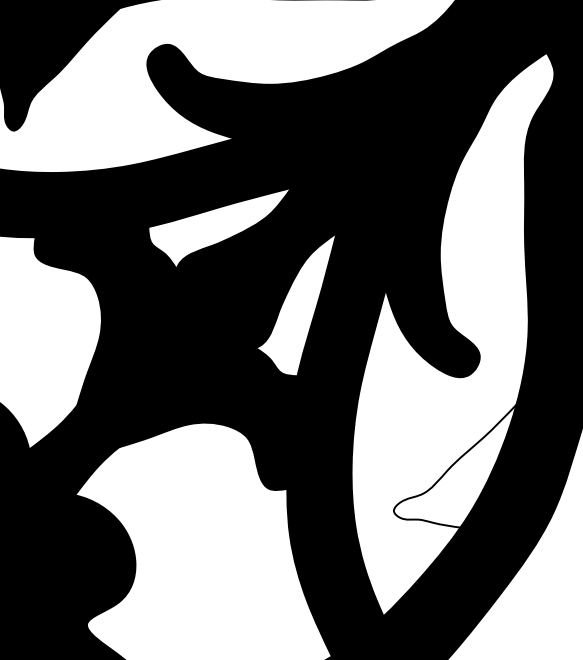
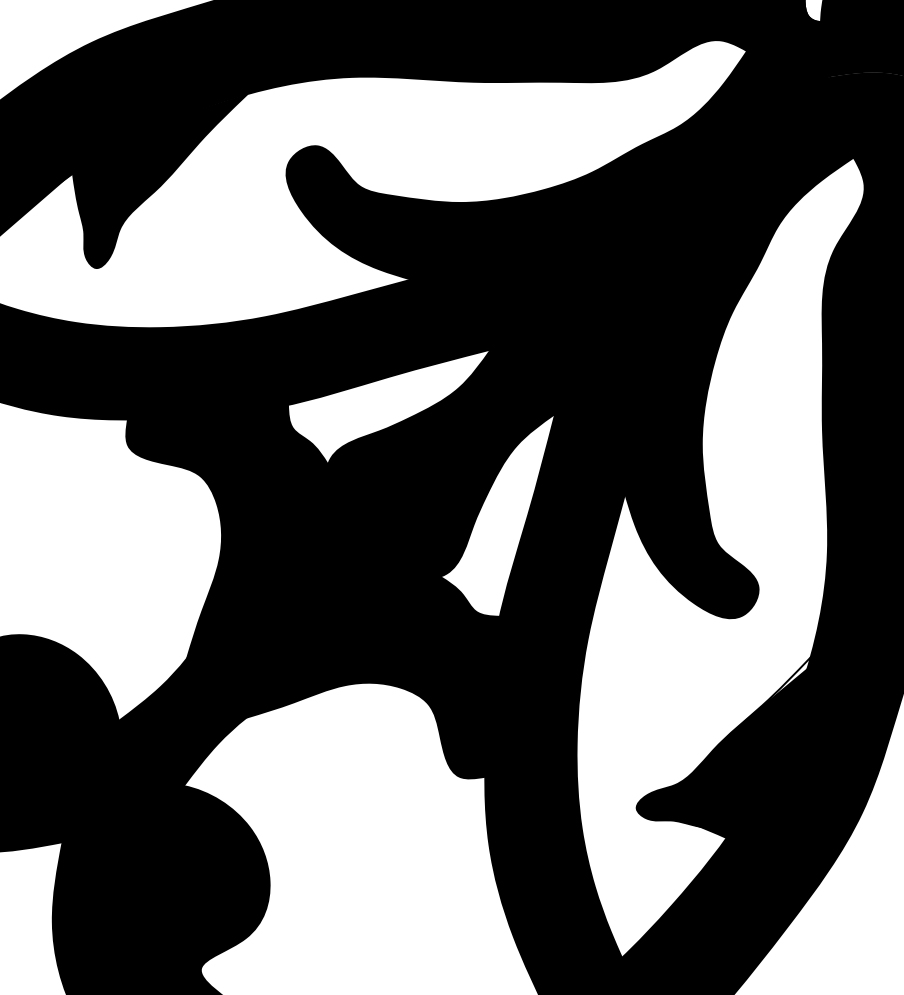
fill: (453, 471) -> (721, 752), added

